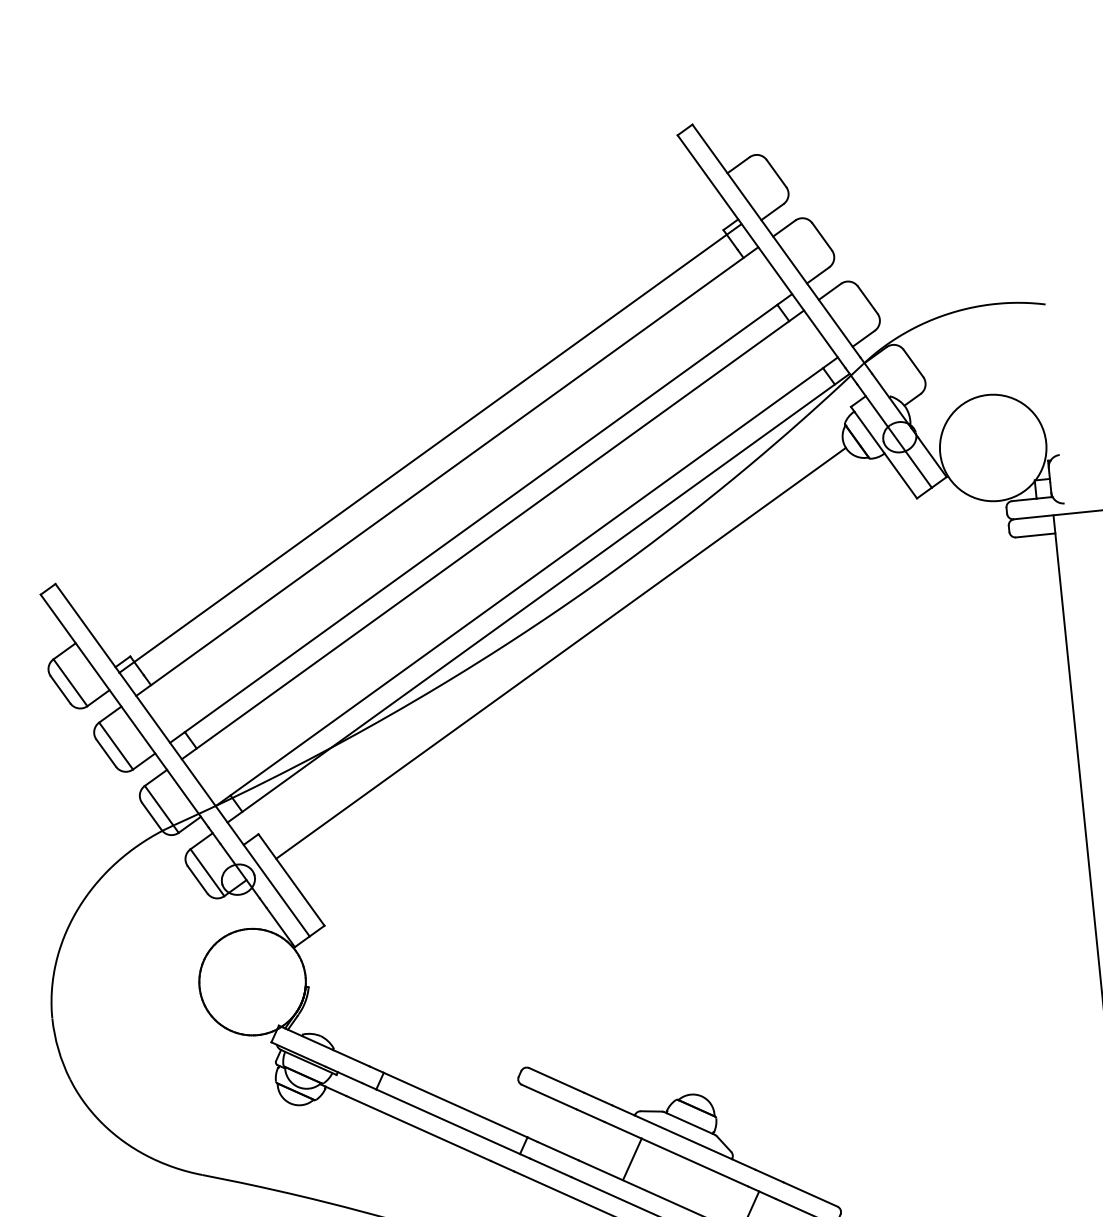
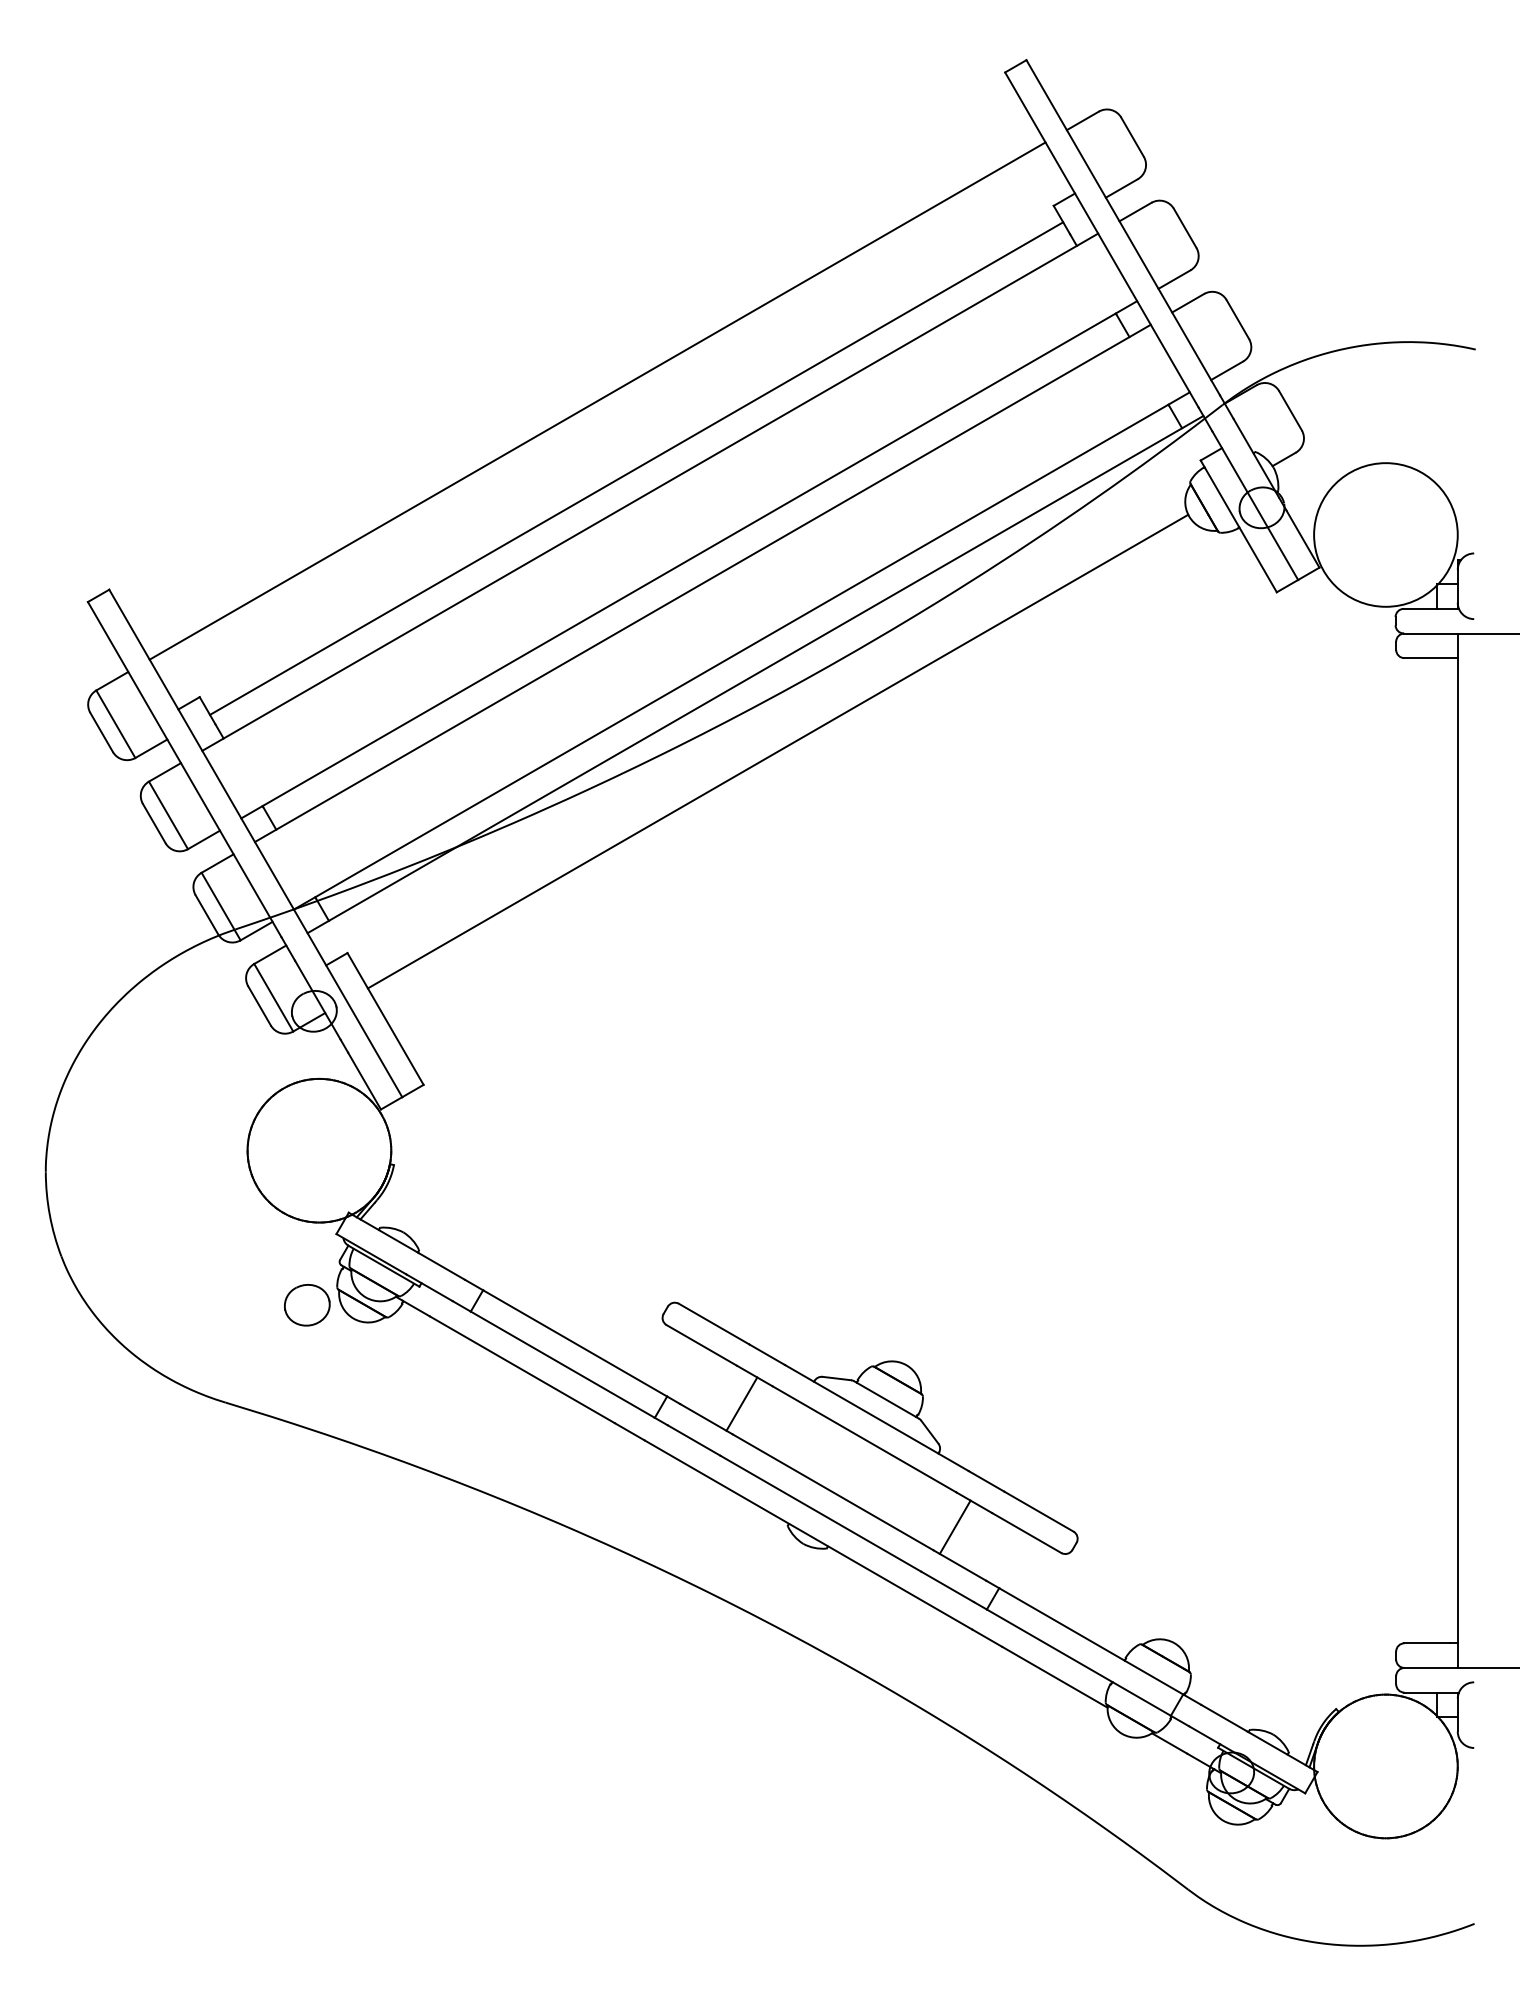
line: (430, 448) -> (597, 400), moved
line: (435, 455) -> (636, 468), added
part: (255, 1097) -> (307, 1305), added
line: (632, 1158) -> (741, 1403), moved

